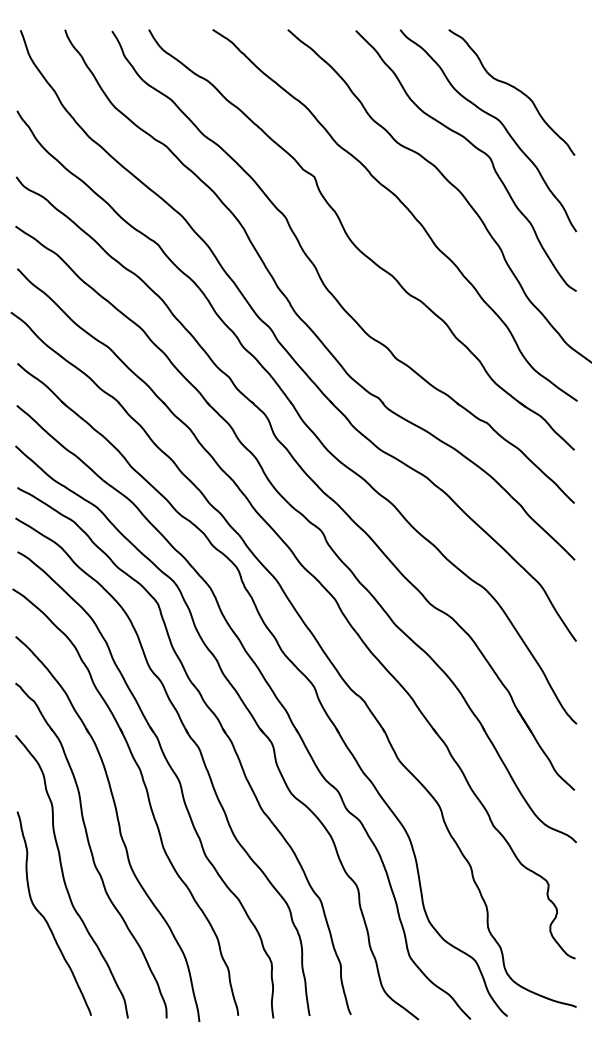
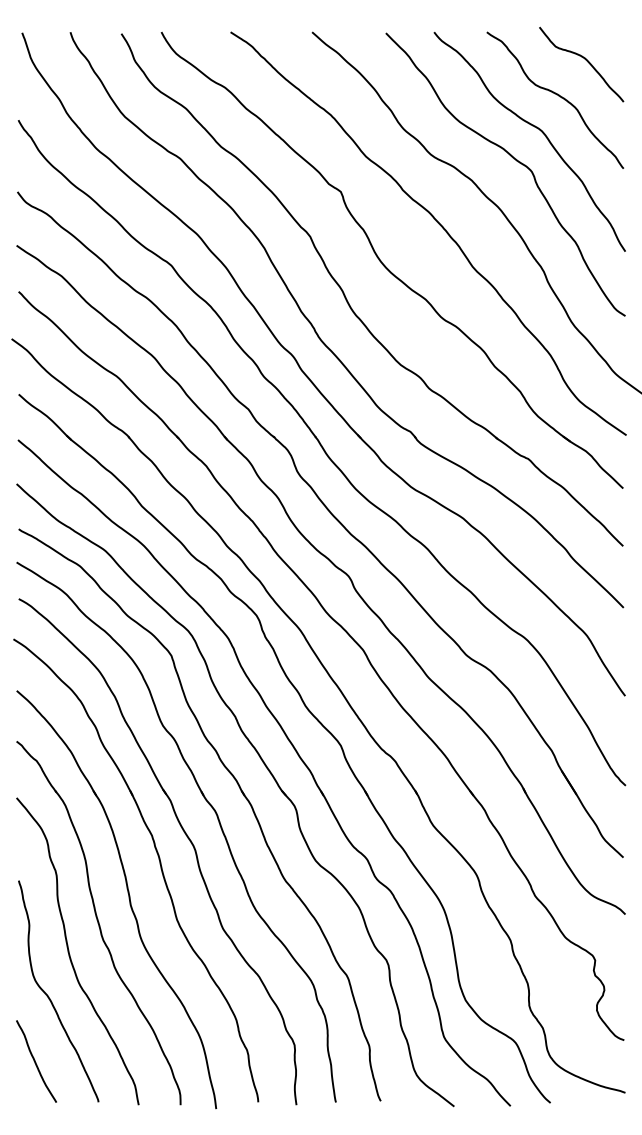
curve: (539, 55) -> (585, 60), added
curve: (32, 978) -> (35, 1061), added

